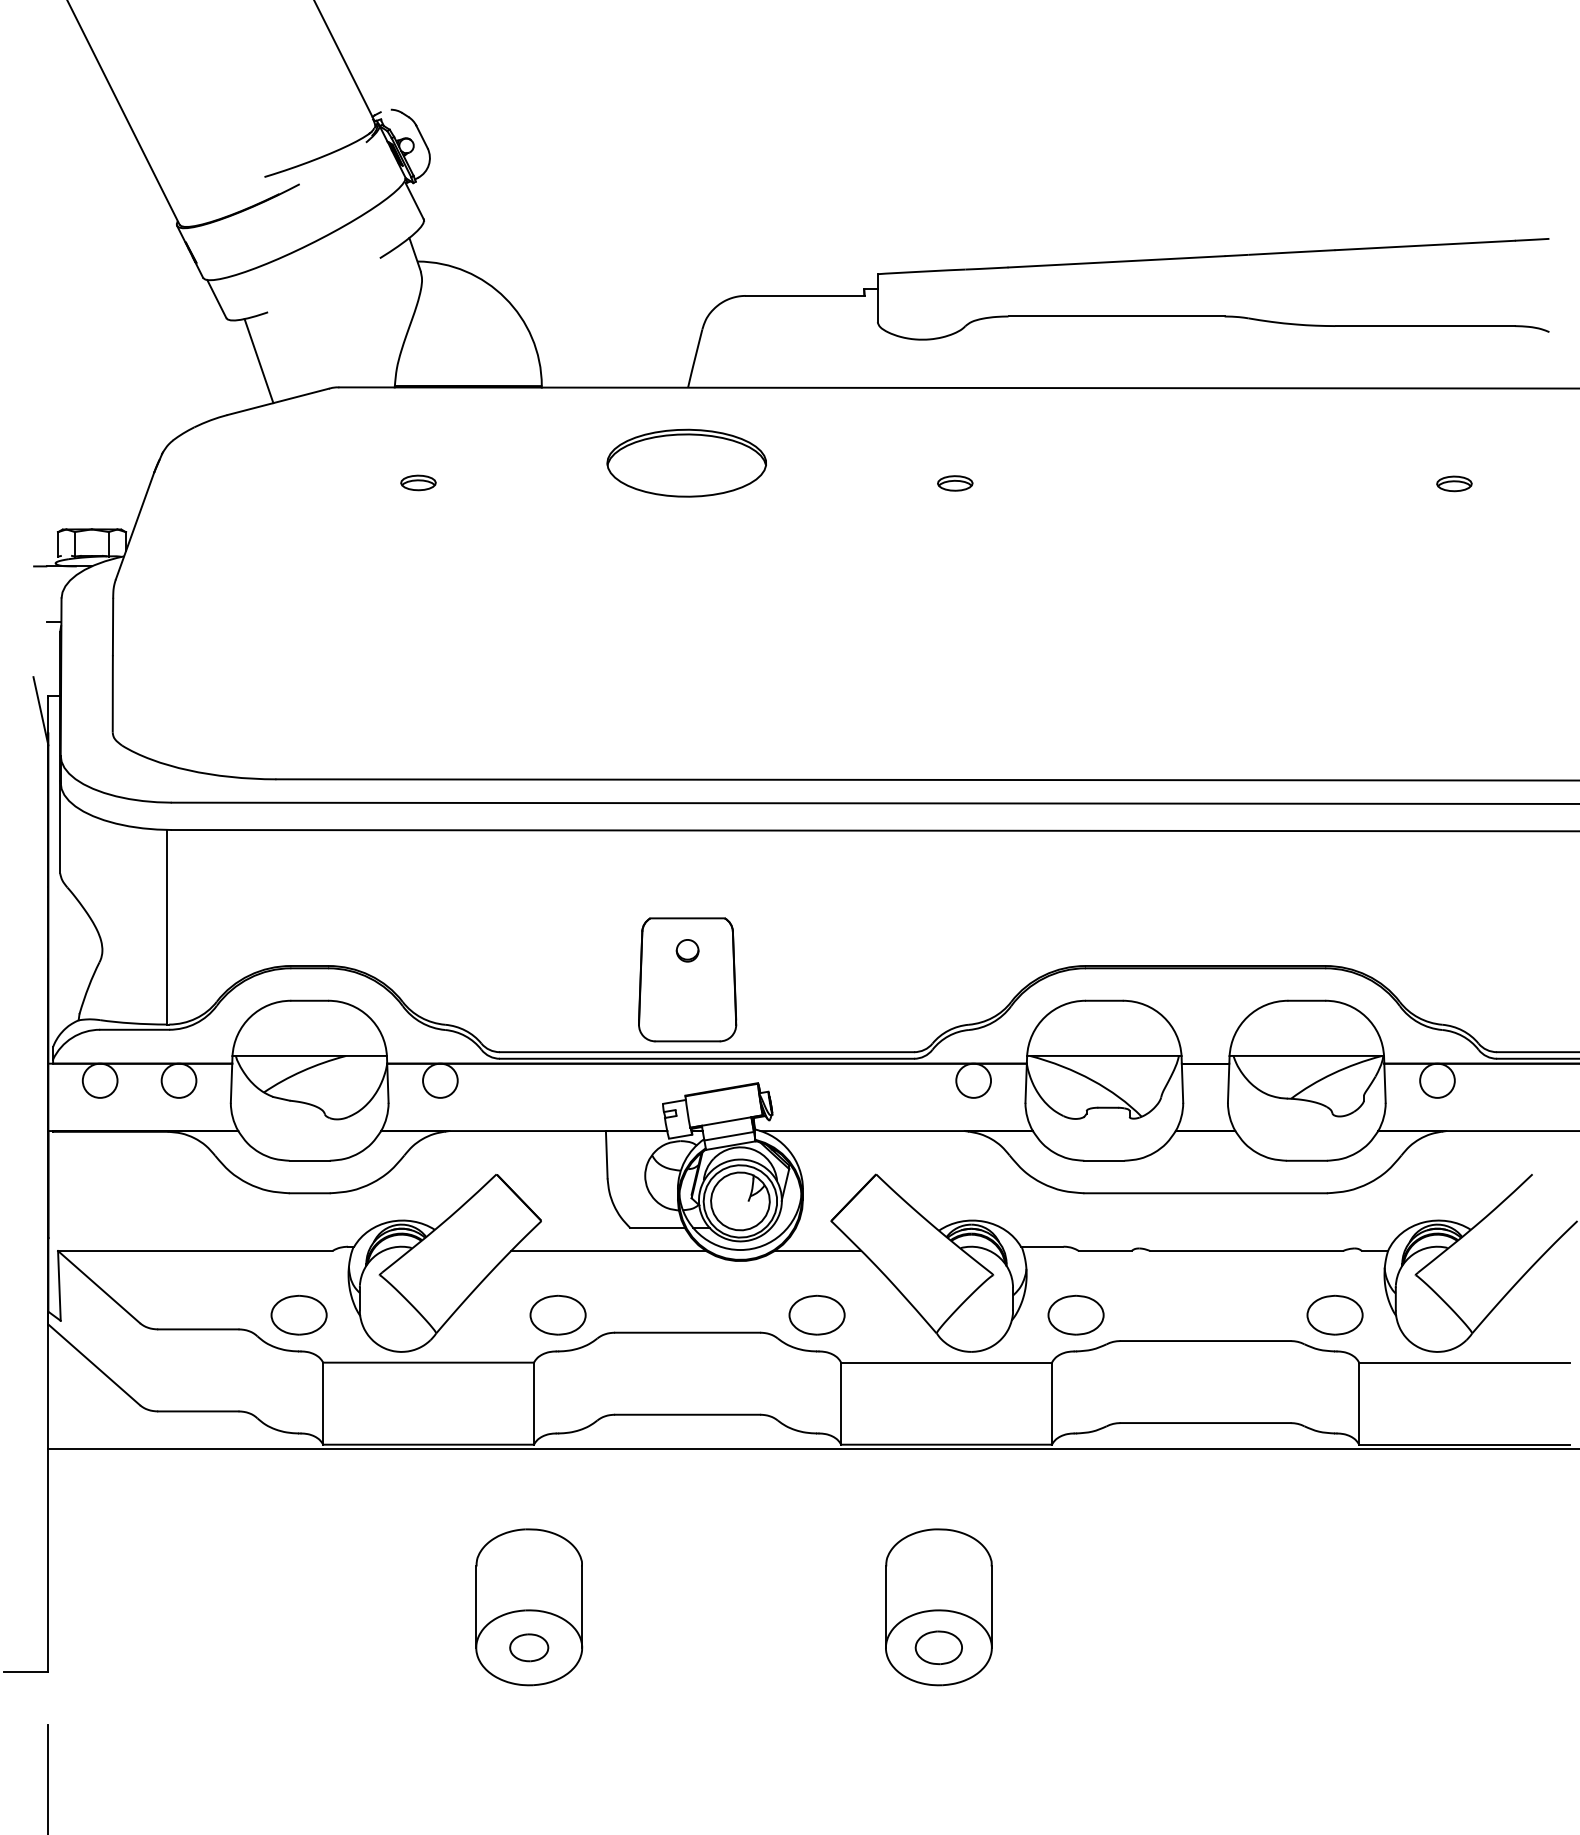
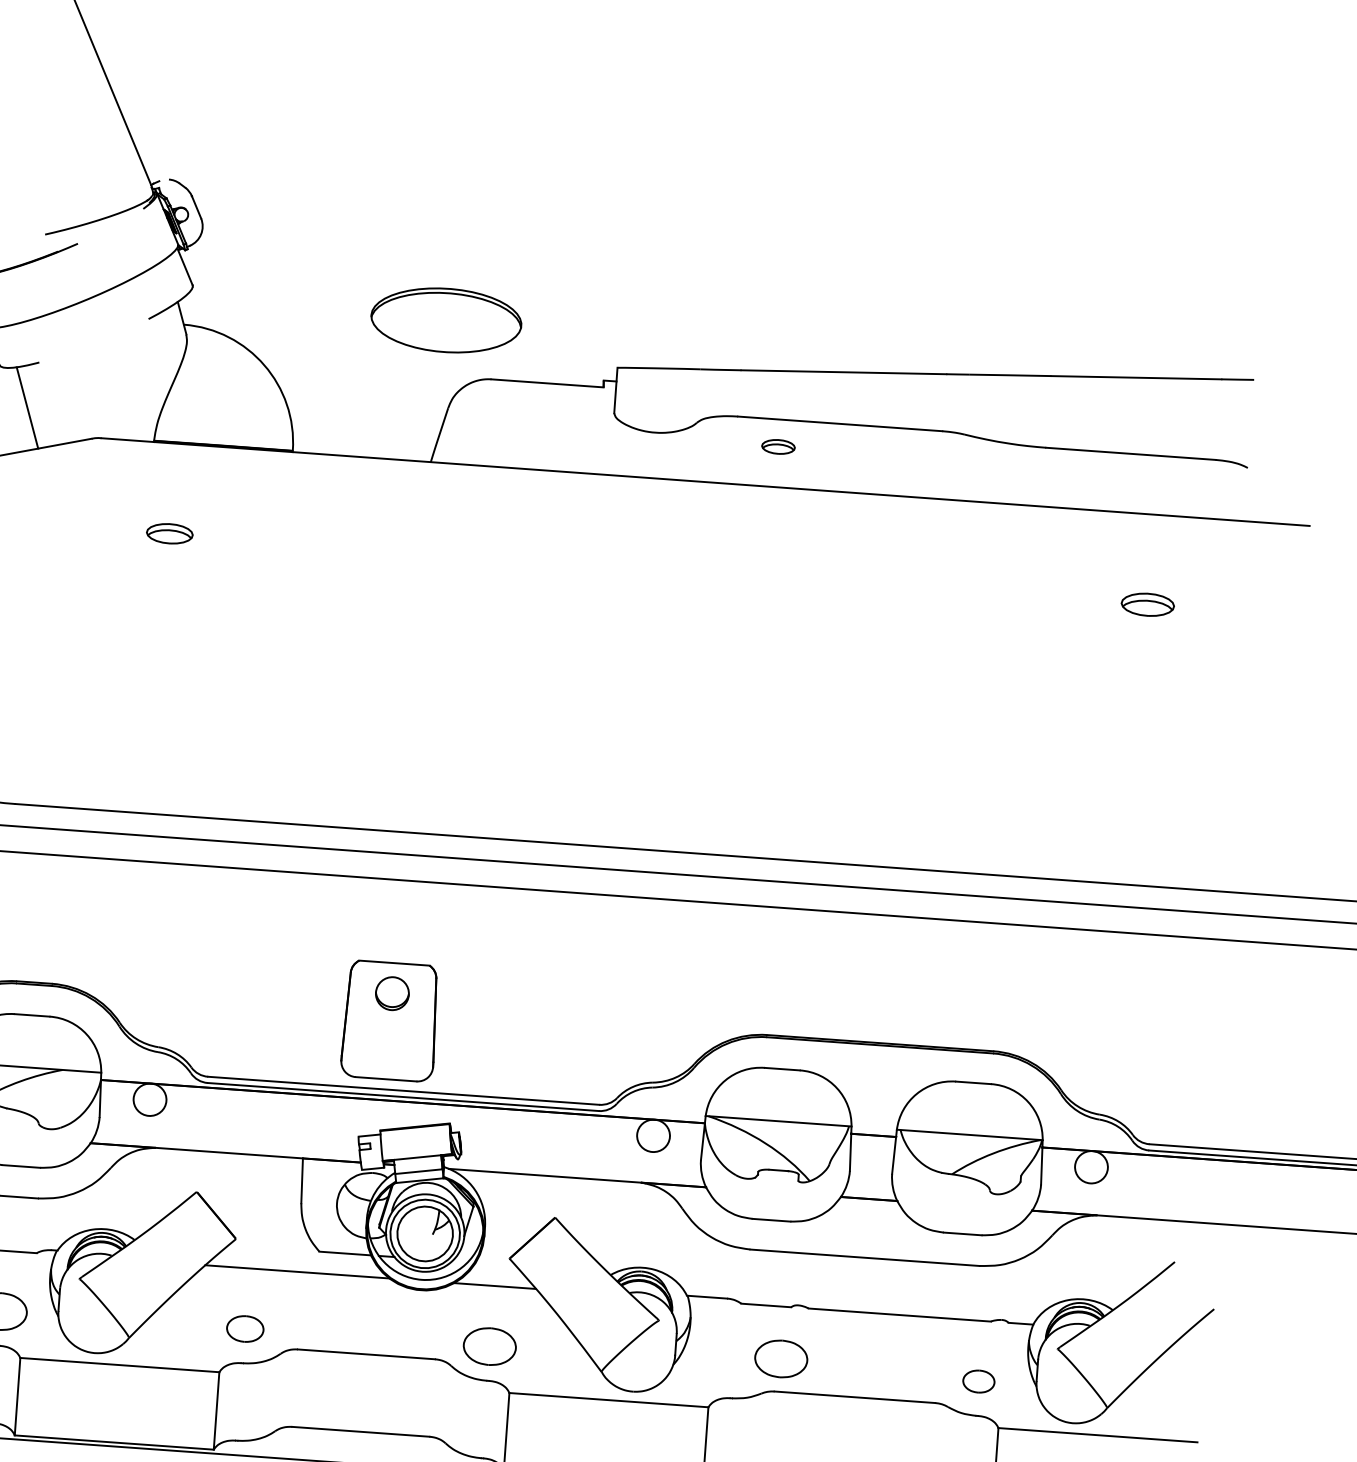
part: (686, 462) -> (446, 319), moved
part: (418, 482) -> (169, 533), size x1.4
part: (955, 483) -> (778, 447), moved
part: (1454, 483) -> (1147, 604), size x1.6
part: (687, 950) -> (392, 993), size x1.6
part: (557, 1314) -> (244, 1328), size x0.7
part: (1075, 1314) -> (780, 1358), moved
part: (1334, 1314) -> (978, 1380), size x0.6

